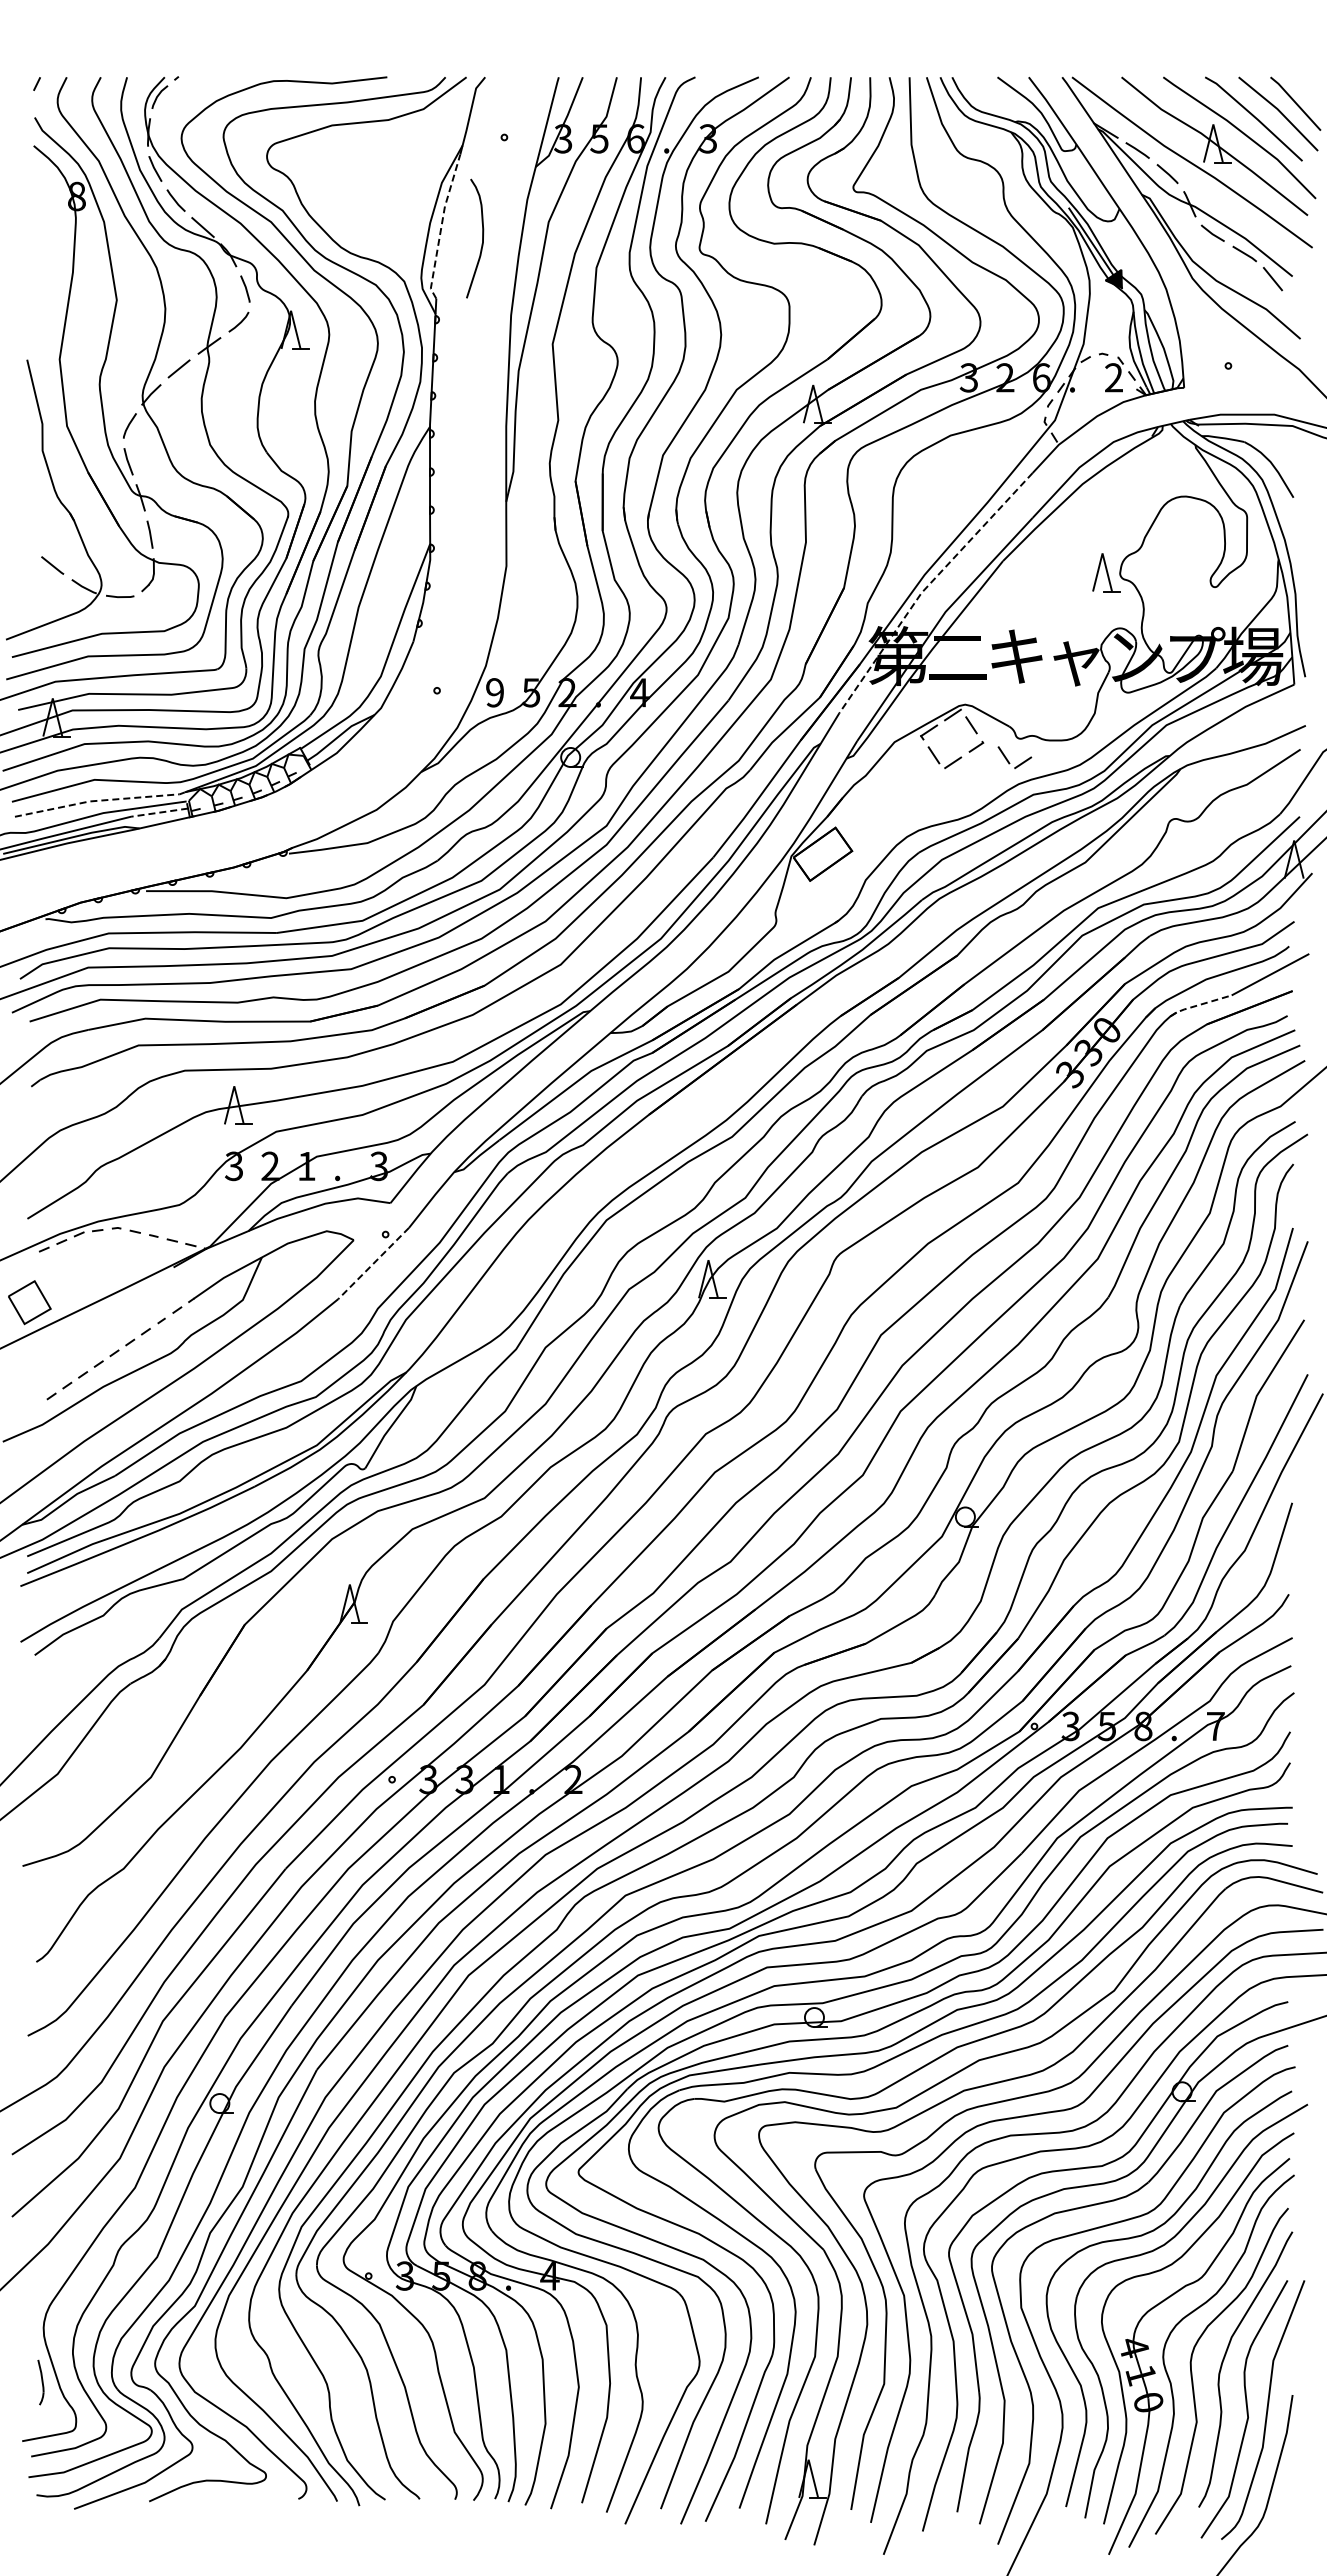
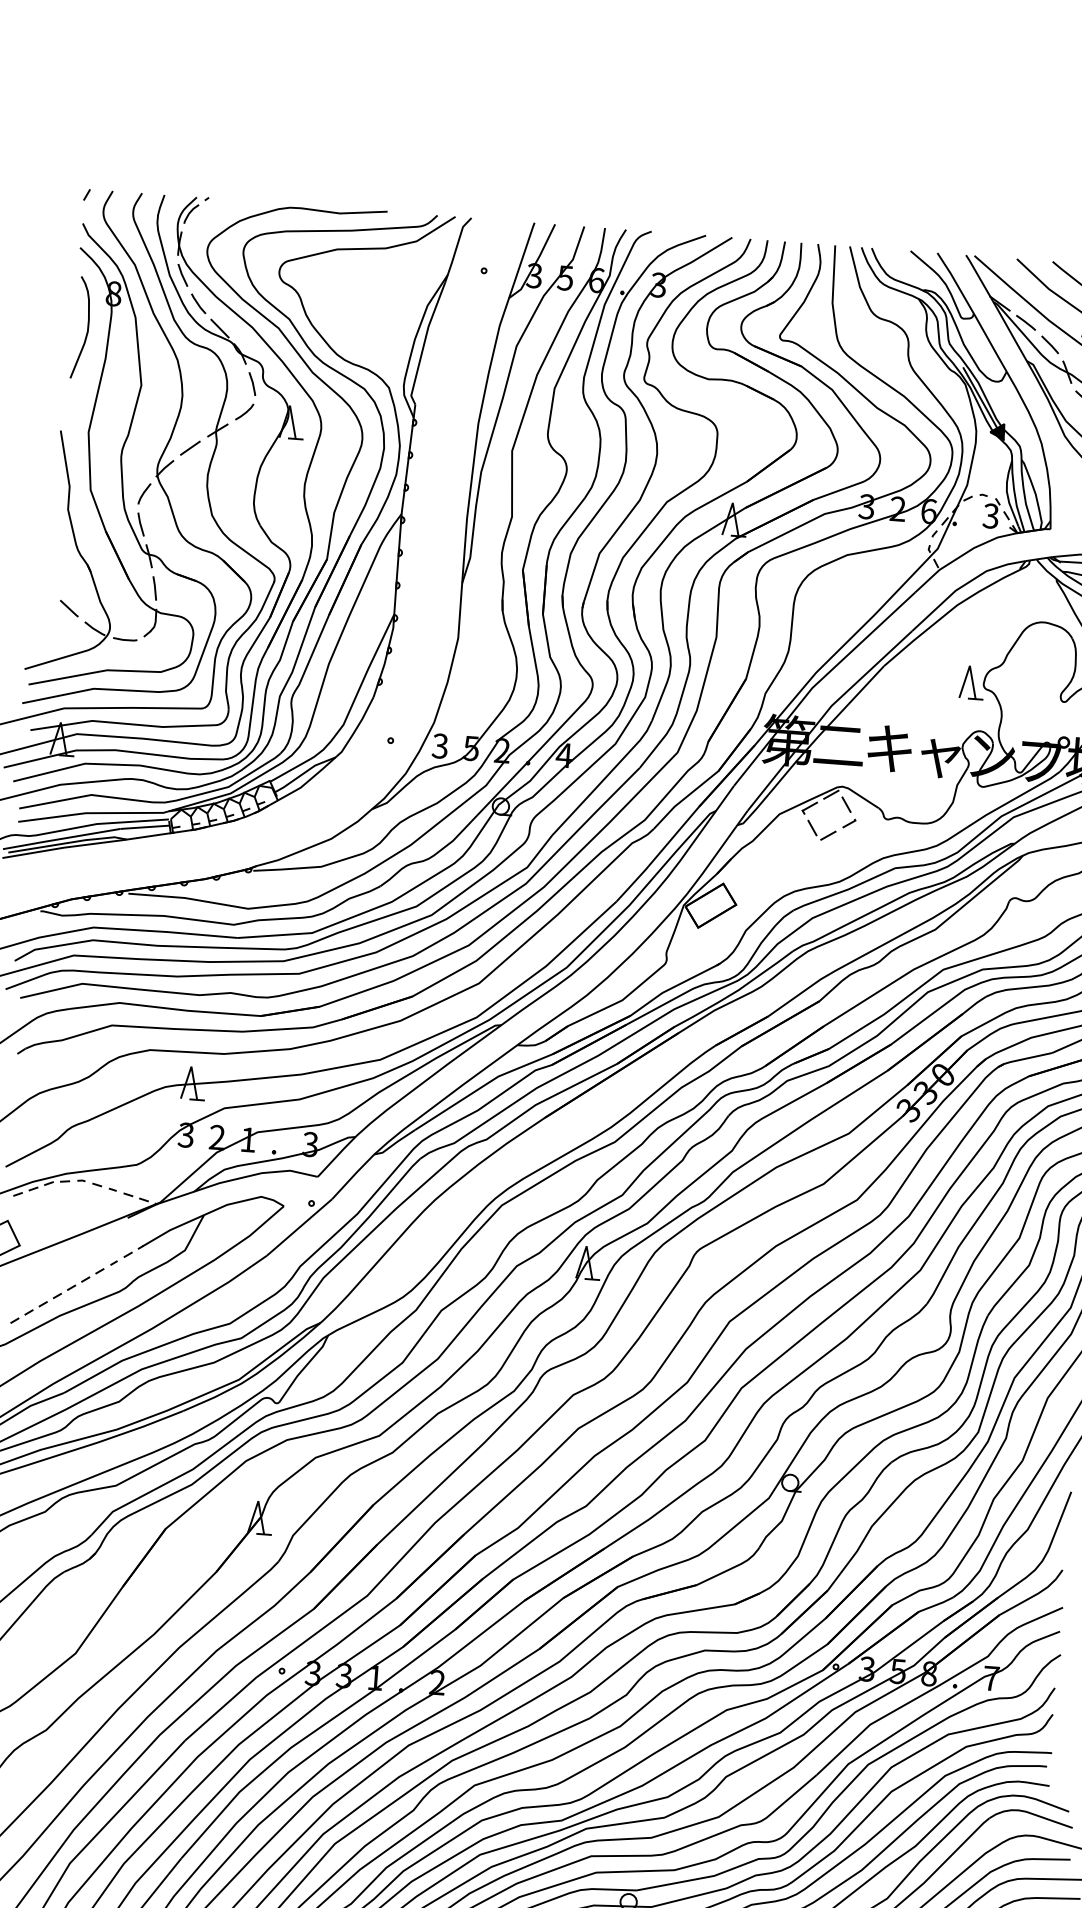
line: (441, 226) -> (424, 343), dashed -> solid
curve: (482, 238) -> (87, 328), moved
text: (1113, 377) -> (990, 515), 2 -> 3
line: (927, 587) -> (817, 683), dashed -> solid
text: (494, 692) -> (439, 745), 9 -> 3
part: (1009, 761) -> (876, 838), removed
line: (97, 800) -> (92, 812), dashed -> solid
line: (159, 812) -> (144, 827), dashed -> solid
line: (1199, 1005) -> (1023, 1059), dashed -> solid
line: (373, 1263) -> (299, 1227), dashed -> solid

